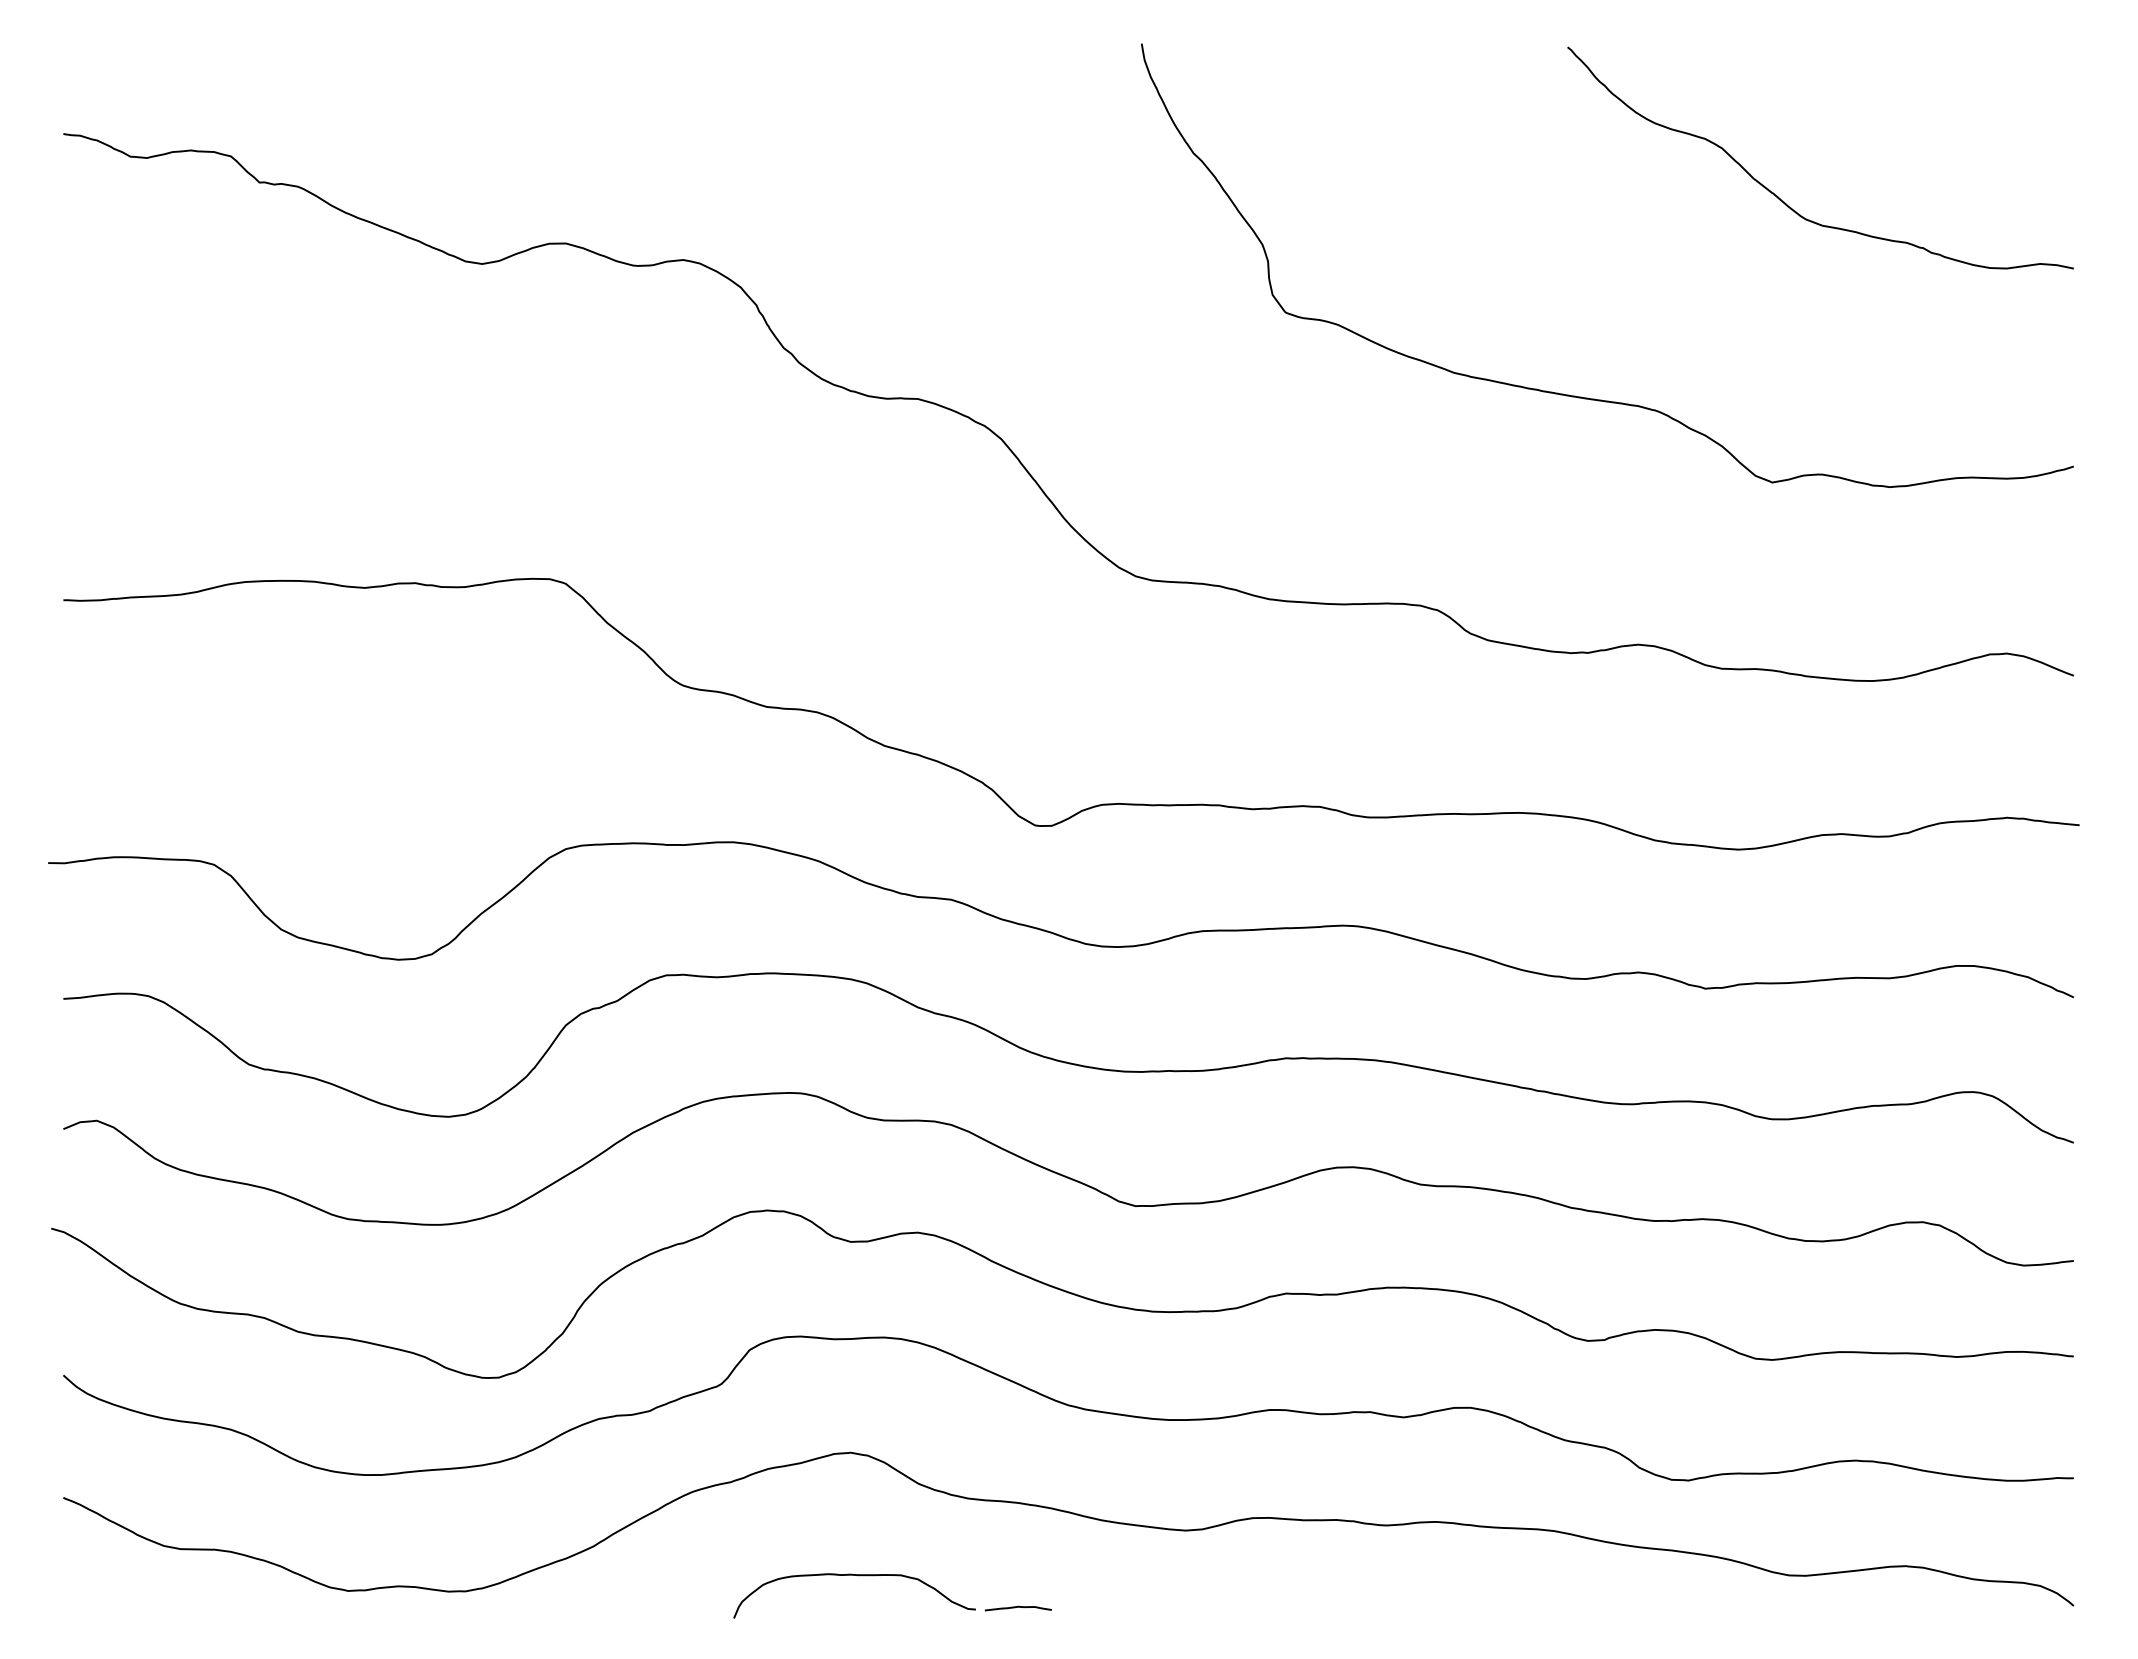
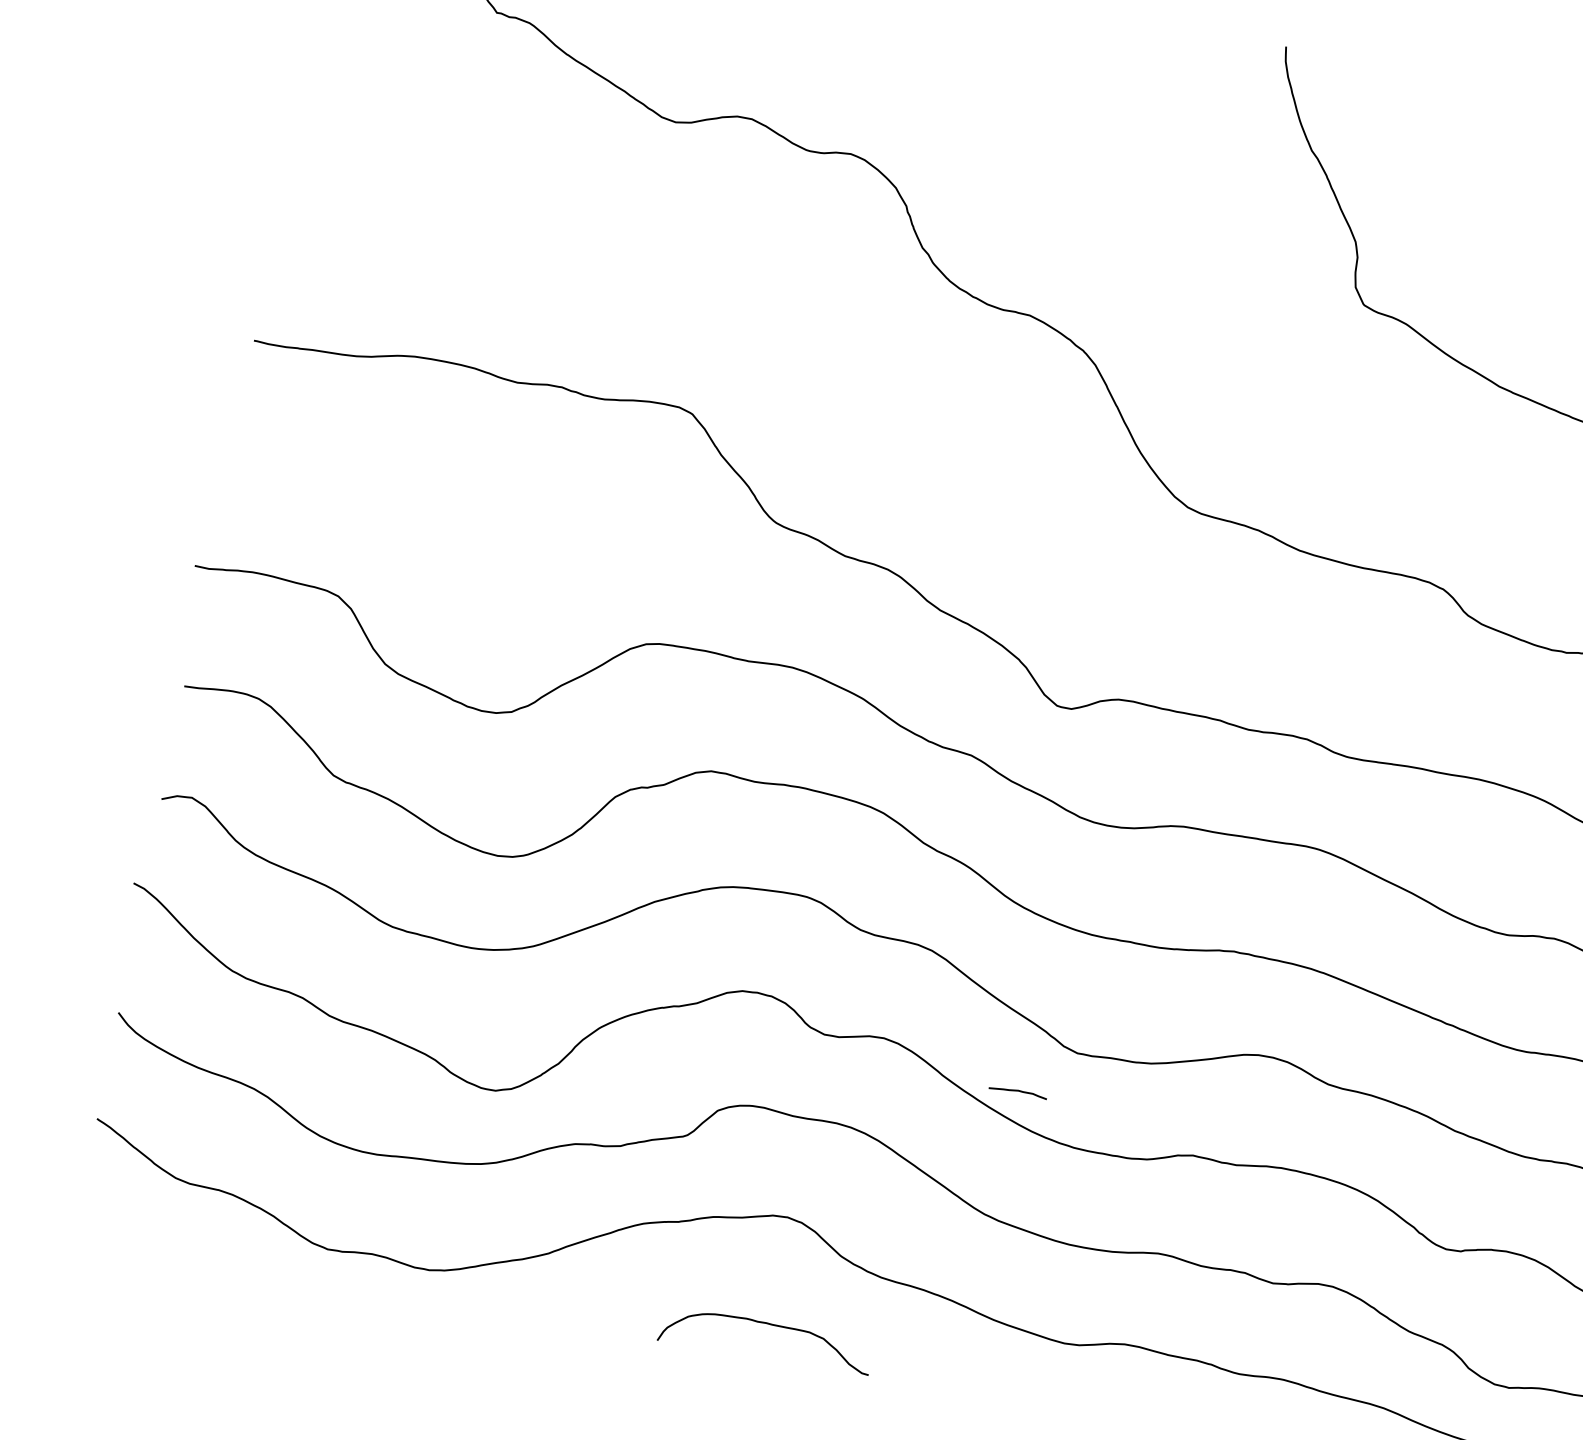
curve: (1017, 1607) -> (1017, 1091), moved

